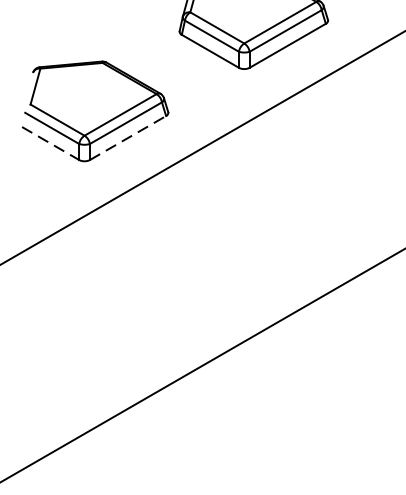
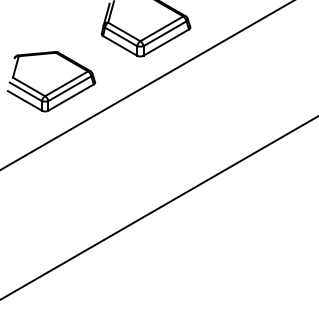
line: (128, 137) -> (71, 97), dashed -> solid
line: (49, 142) -> (24, 100), dashed -> solid

